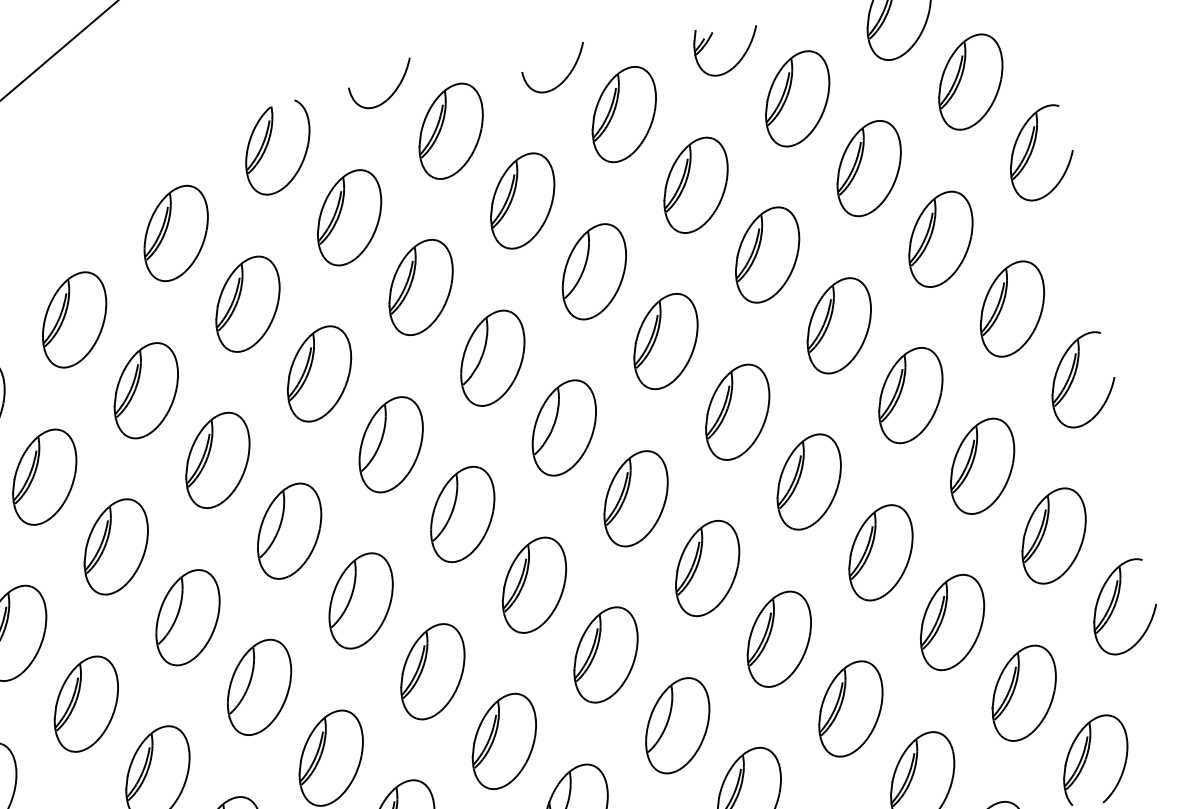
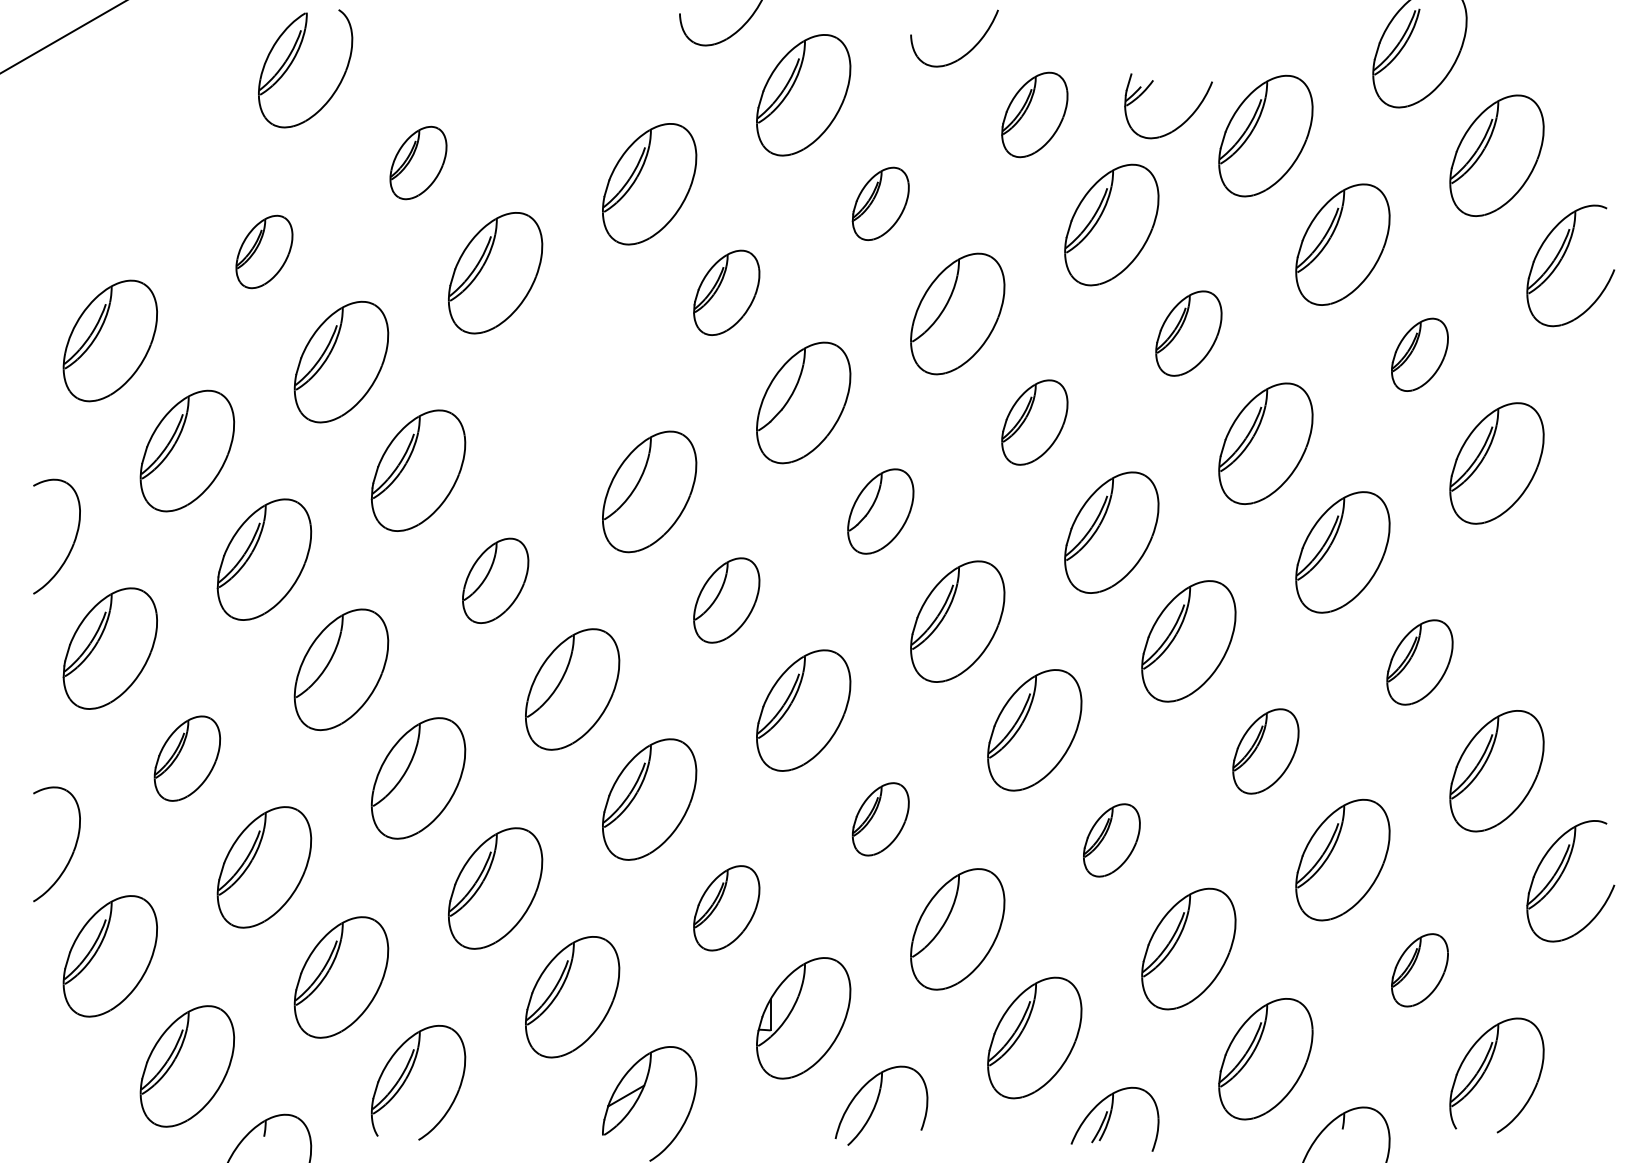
part: (738, 61) -> (1180, 124), moved
part: (624, 114) -> (1034, 114), size x0.7
part: (268, 144) -> (293, 61), moved
part: (522, 200) -> (880, 203), size x0.6
part: (176, 233) -> (418, 162), size x0.6
part: (940, 239) -> (1419, 354), size x0.6
part: (767, 254) -> (1188, 333), size x0.7
part: (420, 287) -> (726, 292), size x0.7
part: (74, 319) -> (264, 251), size x0.6
part: (665, 341) -> (1034, 422), size x0.7
part: (319, 373) -> (572, 381), removed
part: (1074, 376) -> (1562, 567), removed
part: (564, 427) -> (880, 511), size x0.7
part: (982, 466) -> (1419, 662), size x0.7
part: (462, 514) -> (726, 600), size x0.7
part: (289, 530) -> (495, 580), size x0.7
part: (880, 552) -> (1265, 751), size x0.7
part: (779, 639) -> (1111, 840), size x0.6
part: (605, 655) -> (880, 819), size x0.6
part: (1023, 693) -> (1419, 970), size x0.6
part: (86, 703) -> (187, 758), size x0.7
part: (504, 741) -> (726, 908), size x0.7

